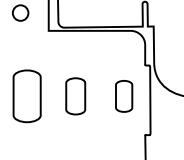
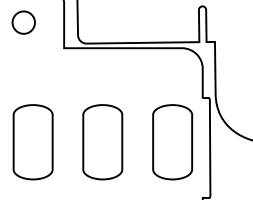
part: (75, 96) -> (102, 142), size x1.43
part: (123, 96) -> (171, 142), size x1.67

